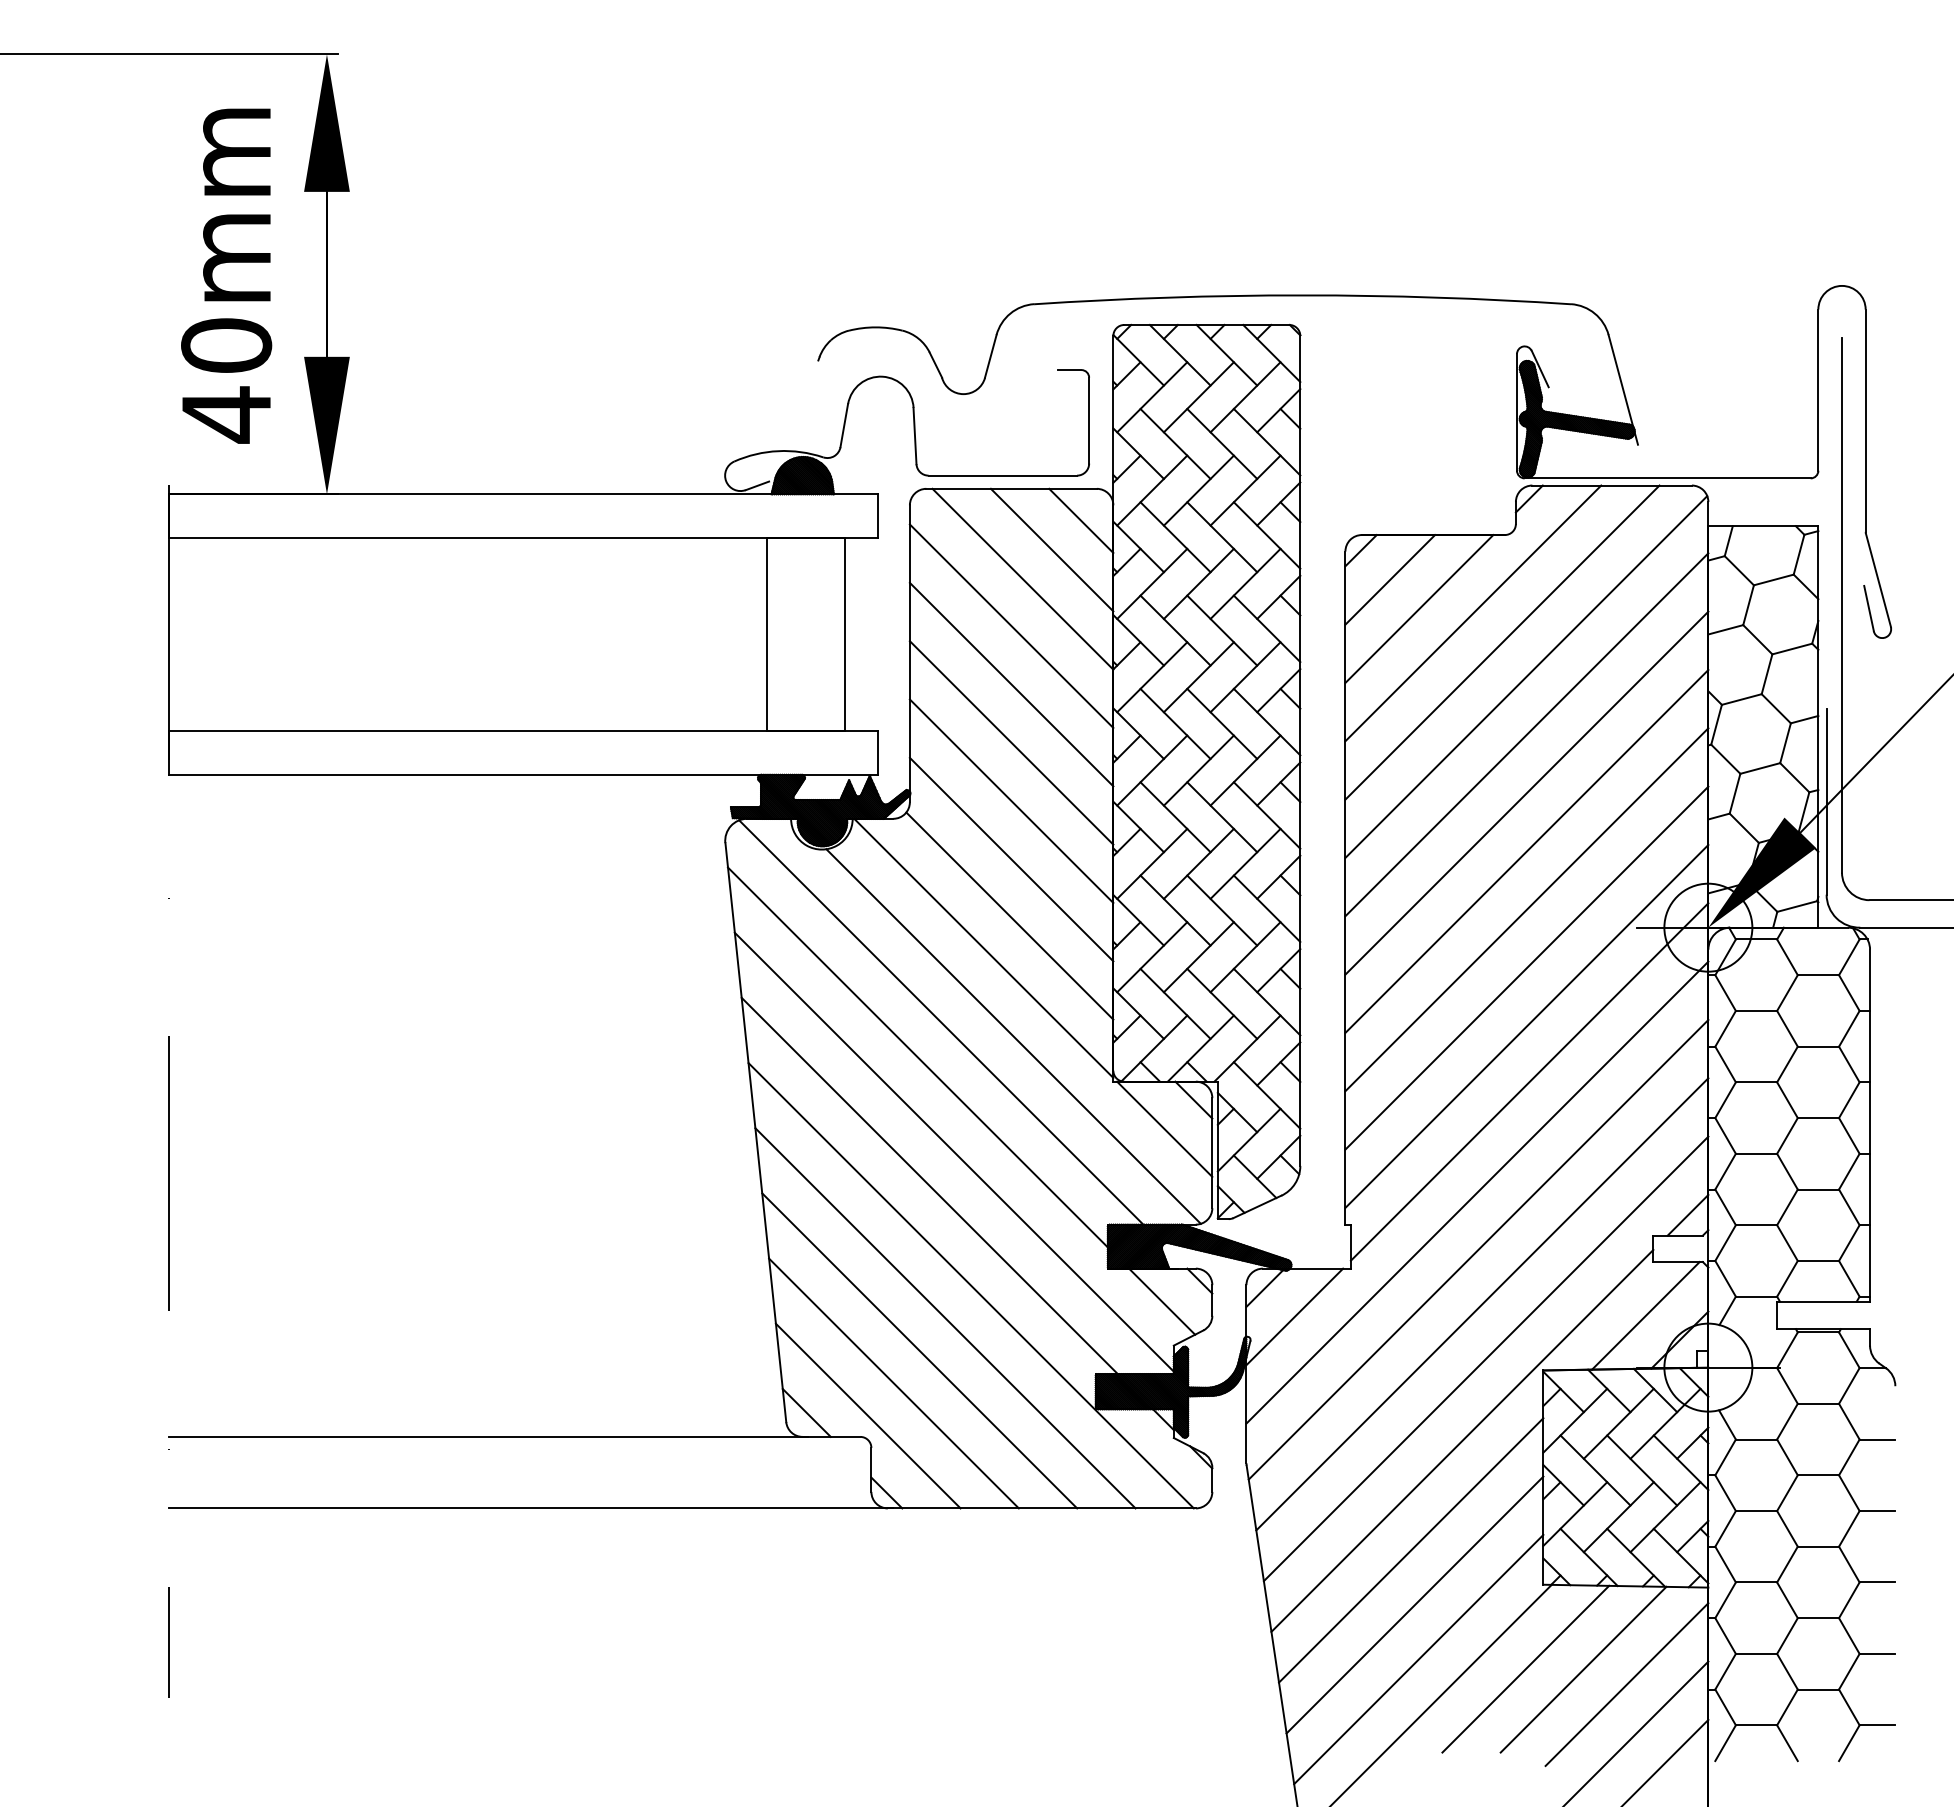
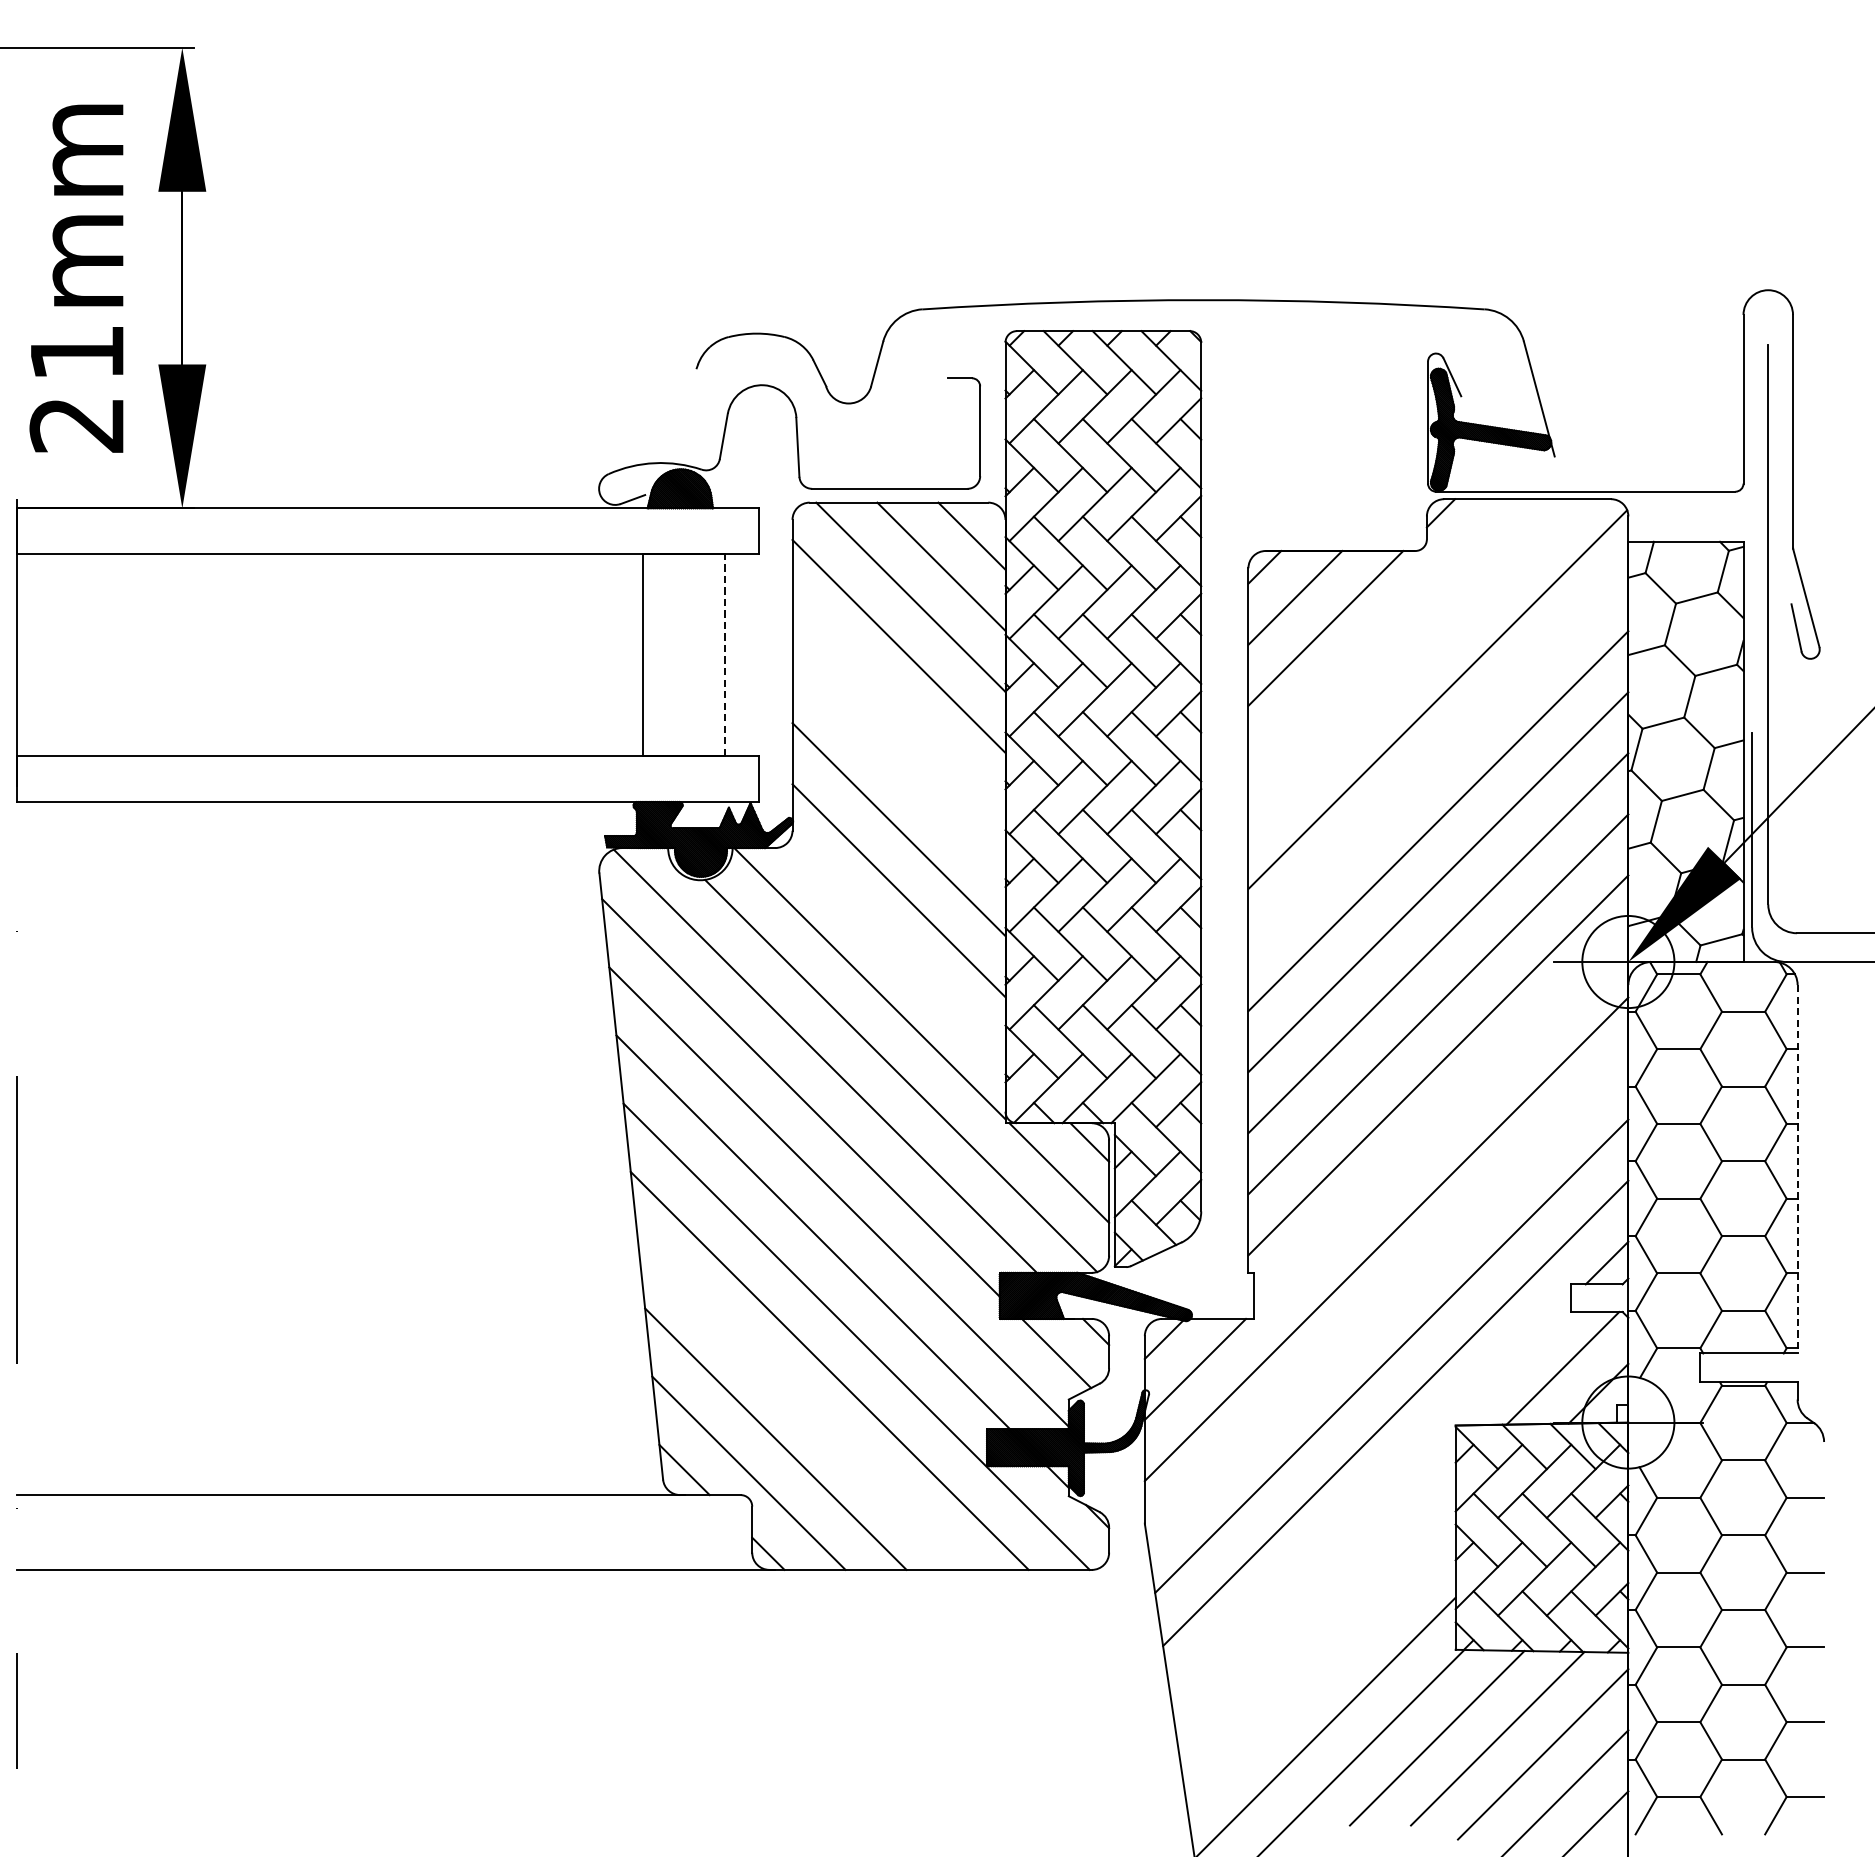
text: (226, 380) -> (77, 389), 40mm -> 21mm
line: (1473, 613) -> (1382, 633), removed
line: (845, 634) -> (725, 655), solid -> dashed
line: (1502, 642) -> (1412, 663), removed
line: (1011, 684) -> (898, 707), removed
line: (1526, 734) -> (1437, 759), removed
line: (1011, 742) -> (898, 768), removed
line: (1009, 915) -> (896, 949), removed
line: (1529, 1081) -> (1441, 1123), removed
line: (1870, 1125) -> (1798, 1169), solid -> dashed
line: (1478, 1249) -> (1387, 1298), removed
line: (919, 1350) -> (802, 1404), removed
line: (1462, 1440) -> (1370, 1498), removed
line: (1411, 1550) -> (1317, 1613), removed
line: (1414, 1604) -> (1320, 1670), removed

